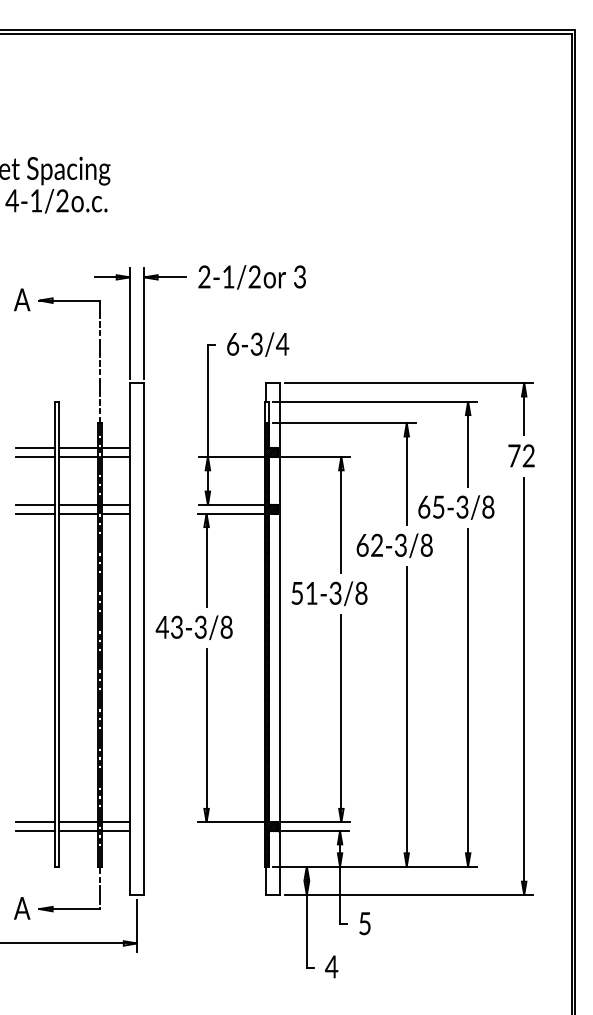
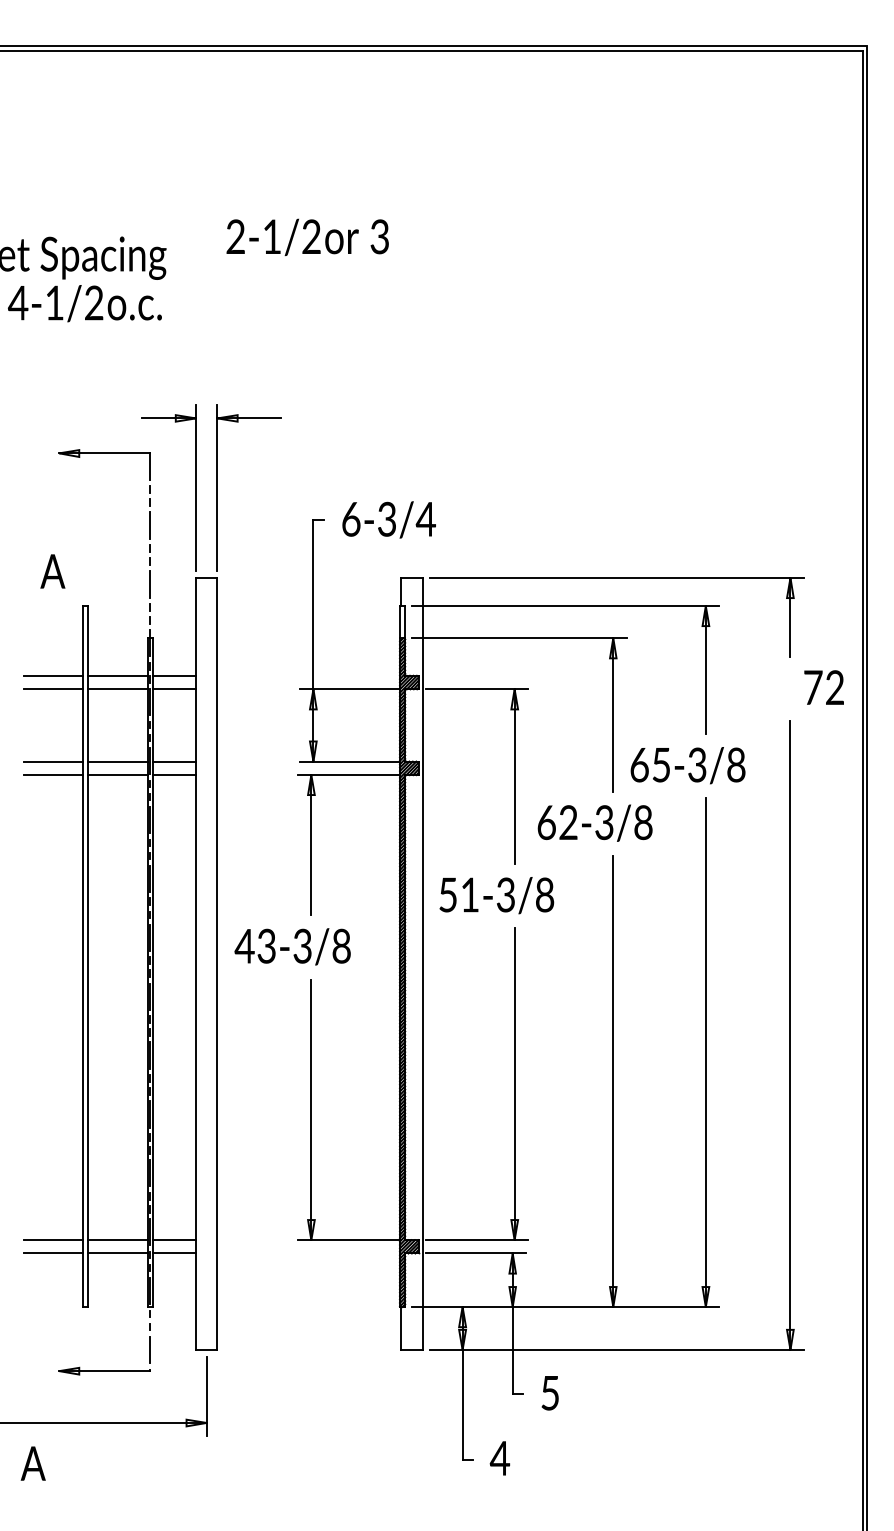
text: (251, 277) -> (306, 237), moved
text: (22, 299) -> (53, 570), moved
text: (521, 455) -> (824, 687), moved
text: (22, 908) -> (33, 1463), moved

